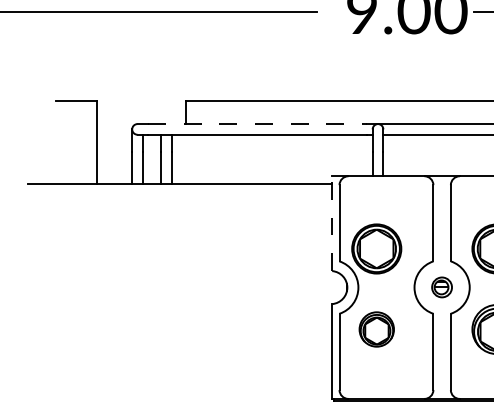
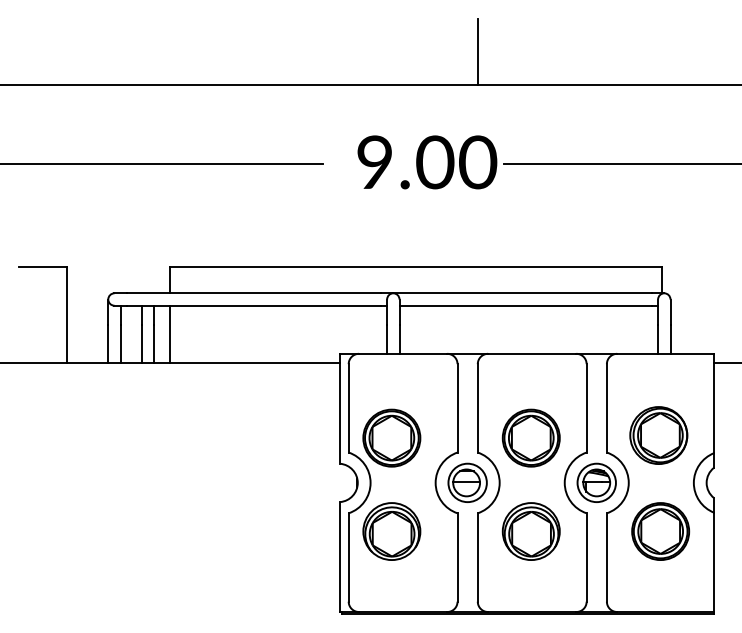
line: (258, 124) -> (254, 293), dashed -> solid
line: (185, 158) -> (170, 333), added
line: (332, 223) -> (340, 408), dashed -> solid
part: (441, 287) -> (467, 482), size x1.67
part: (376, 329) -> (391, 531), size x1.43

